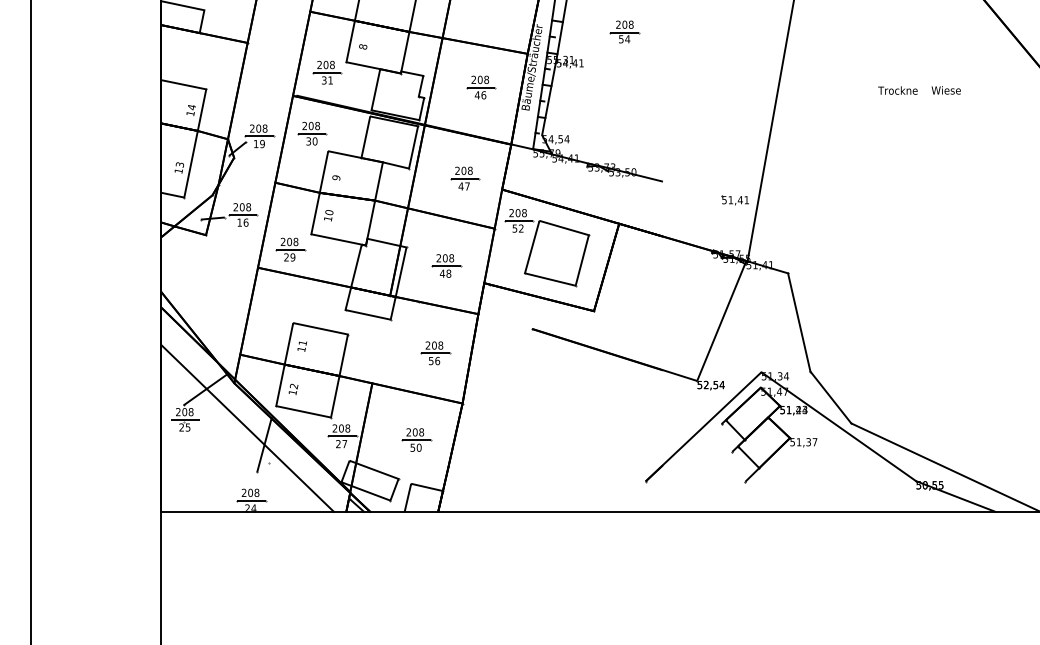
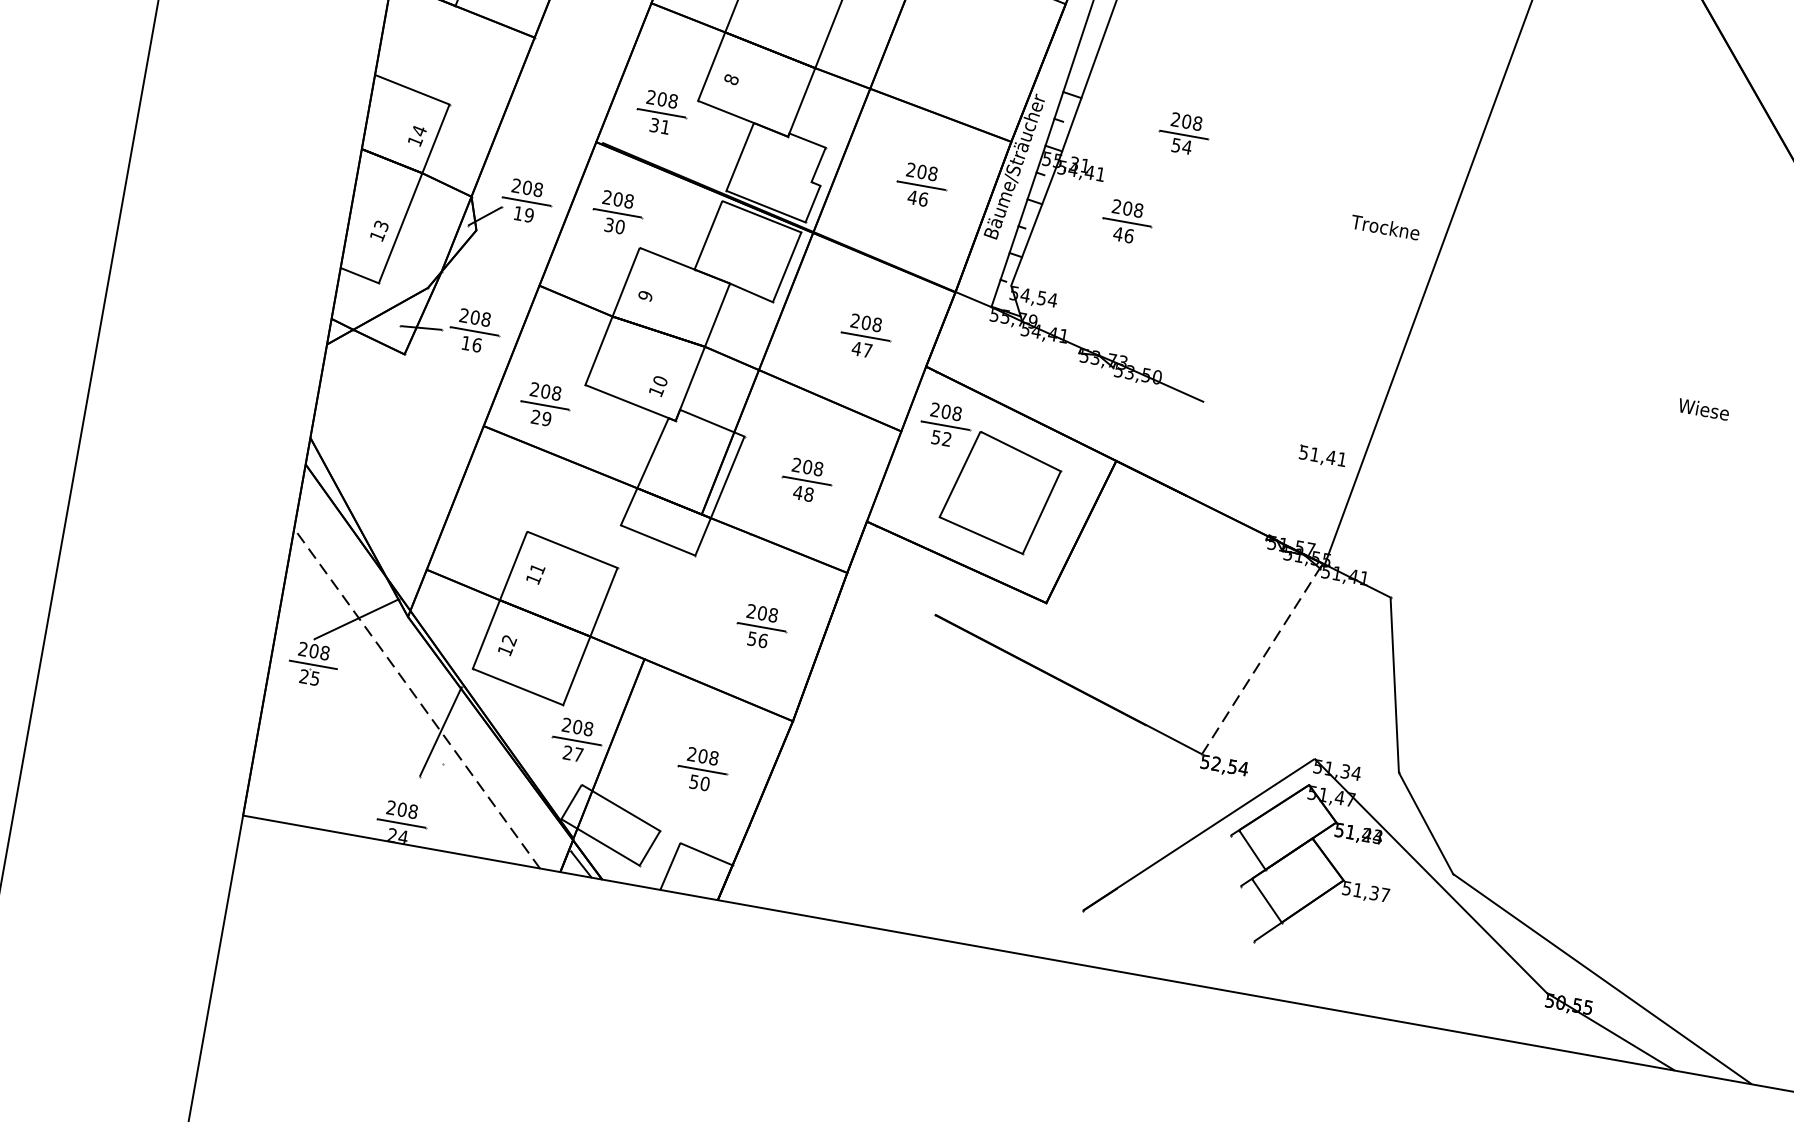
part: (601, 87) -> (1127, 222), added
text: (897, 90) -> (1384, 227), moved
text: (945, 90) -> (1702, 409), moved
text: (328, 215) -> (658, 385), moved
line: (721, 321) -> (1261, 659), solid -> dashed
line: (247, 428) -> (416, 698), solid -> dashed

